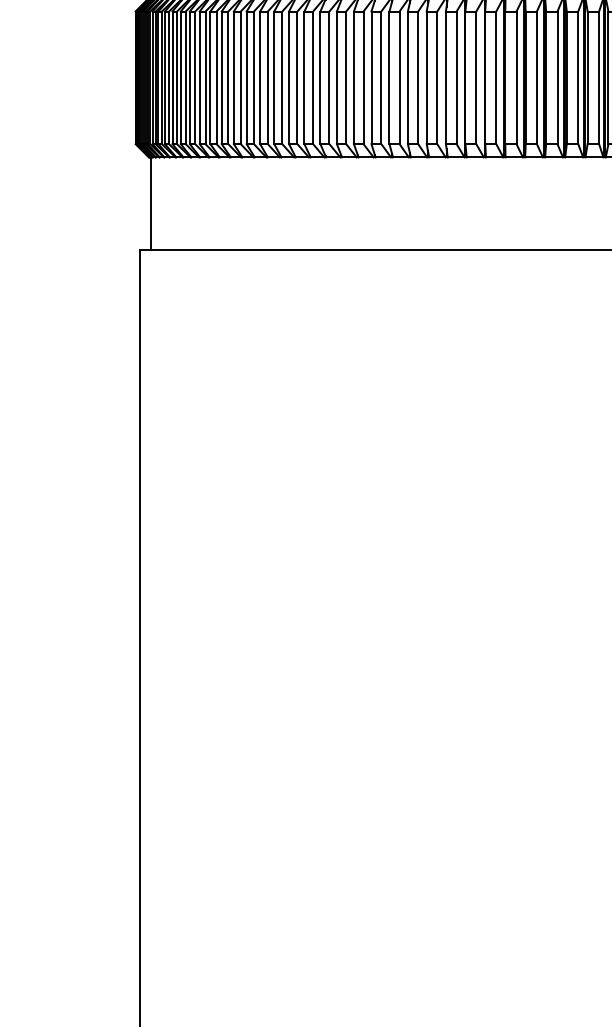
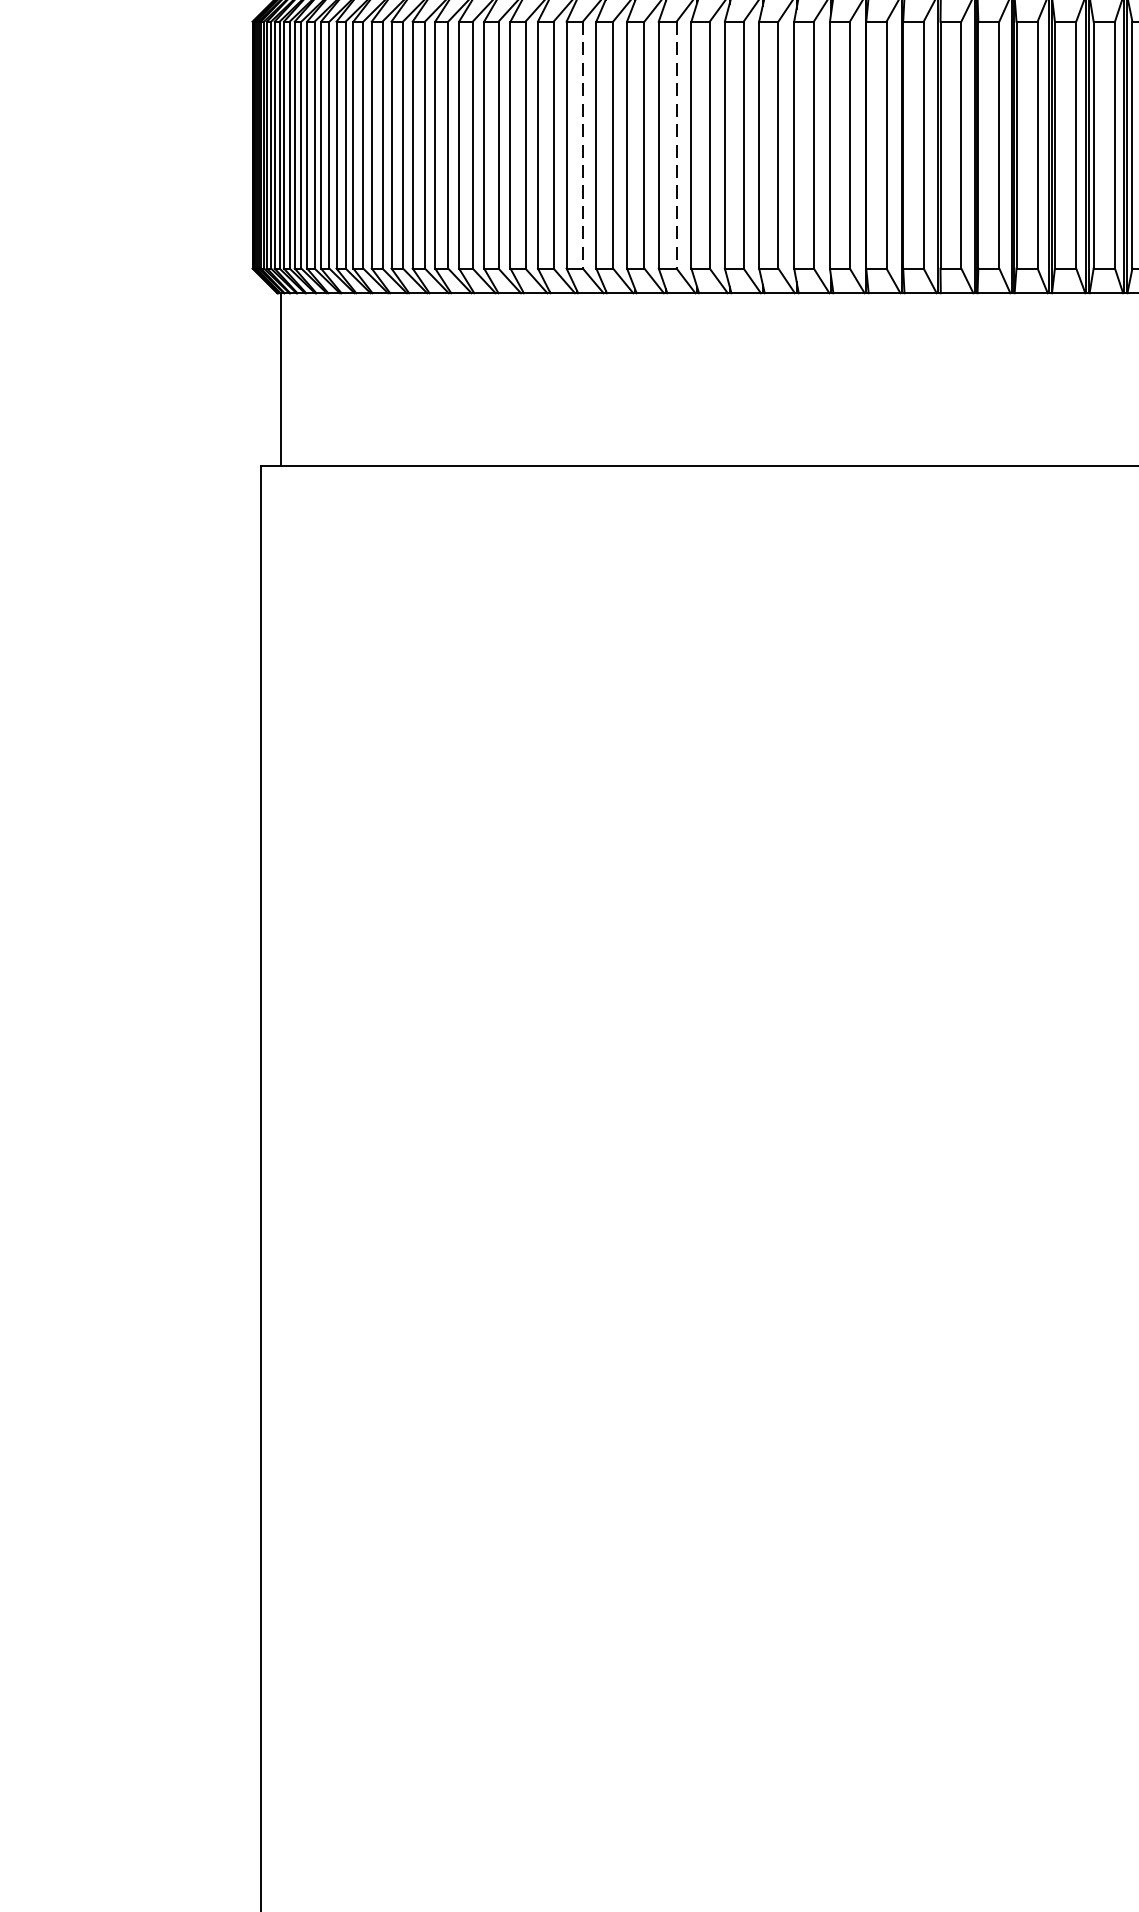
line: (313, 78) -> (583, 146), solid -> dashed
line: (363, 78) -> (676, 146), solid -> dashed

